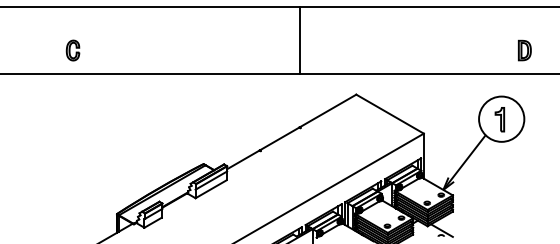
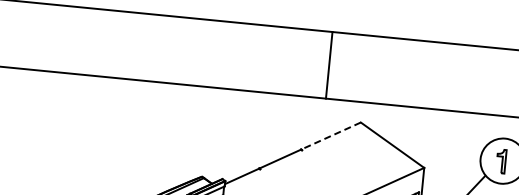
line: (300, 40) -> (329, 65), moved
part: (72, 50) -> (82, 50), removed
line: (327, 111) -> (330, 136), solid -> dashed

